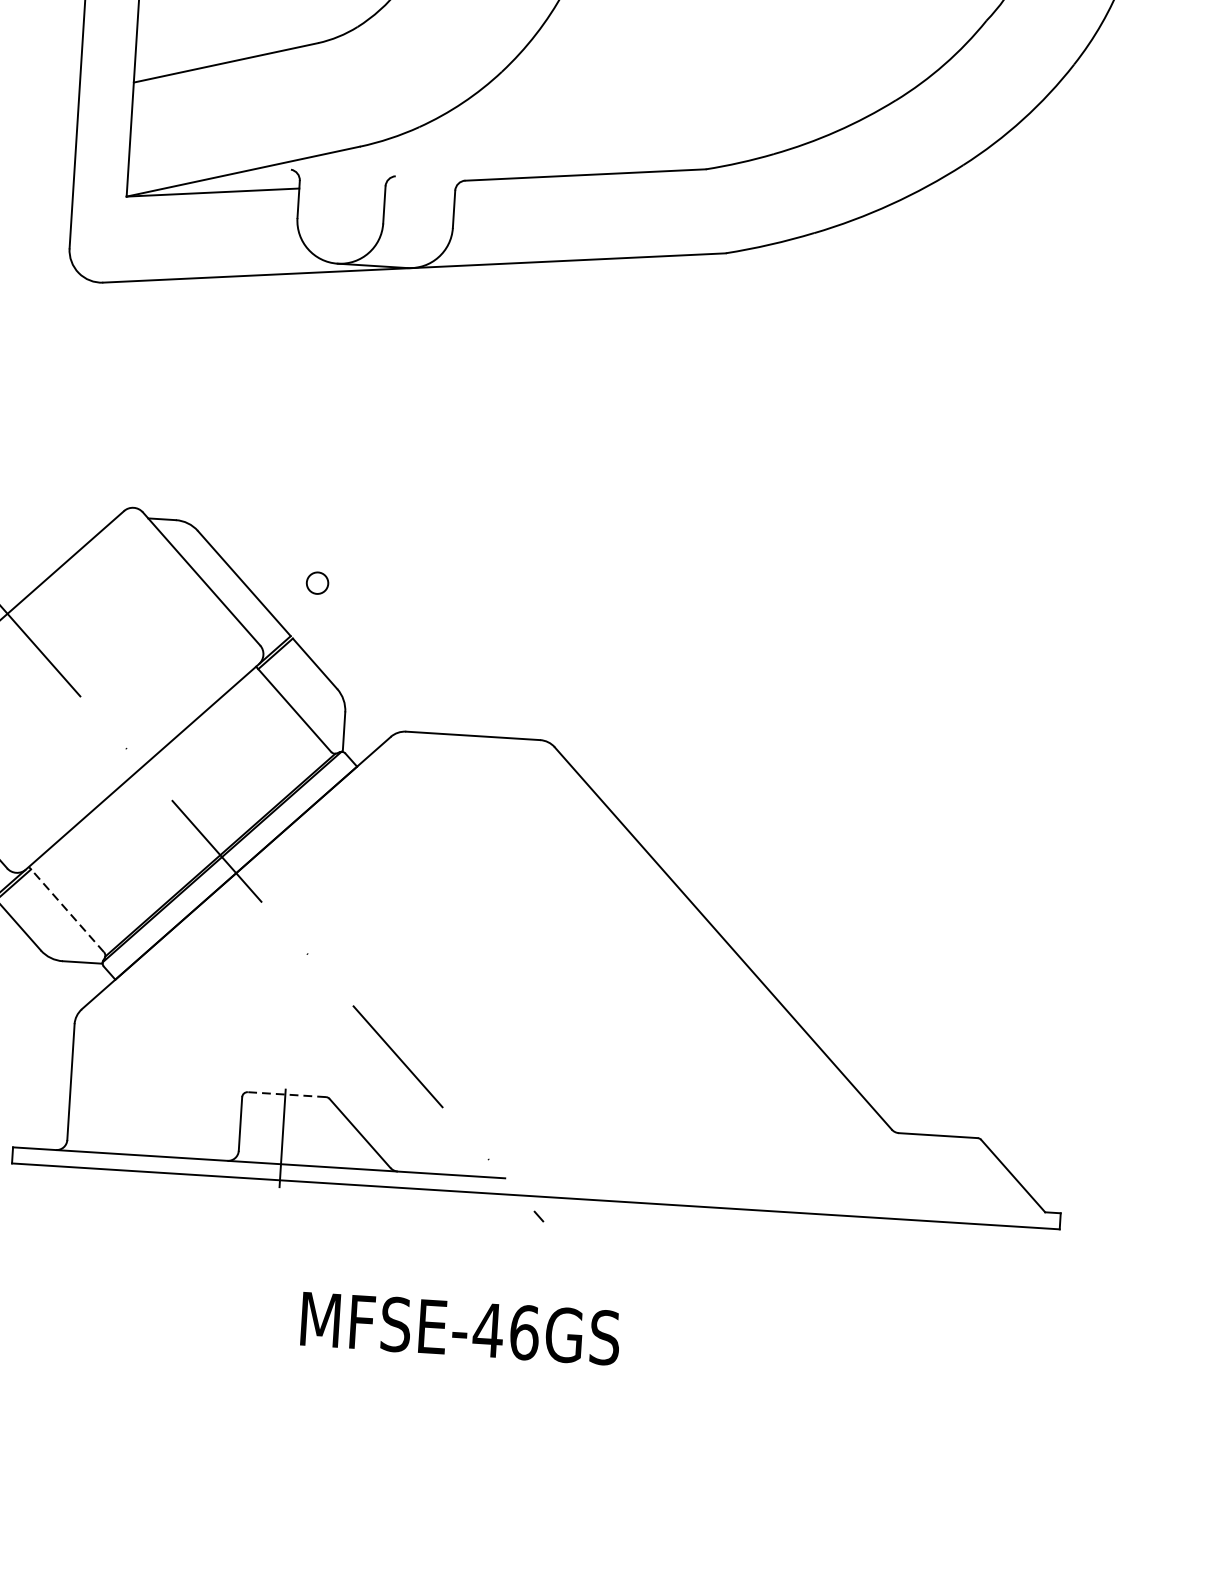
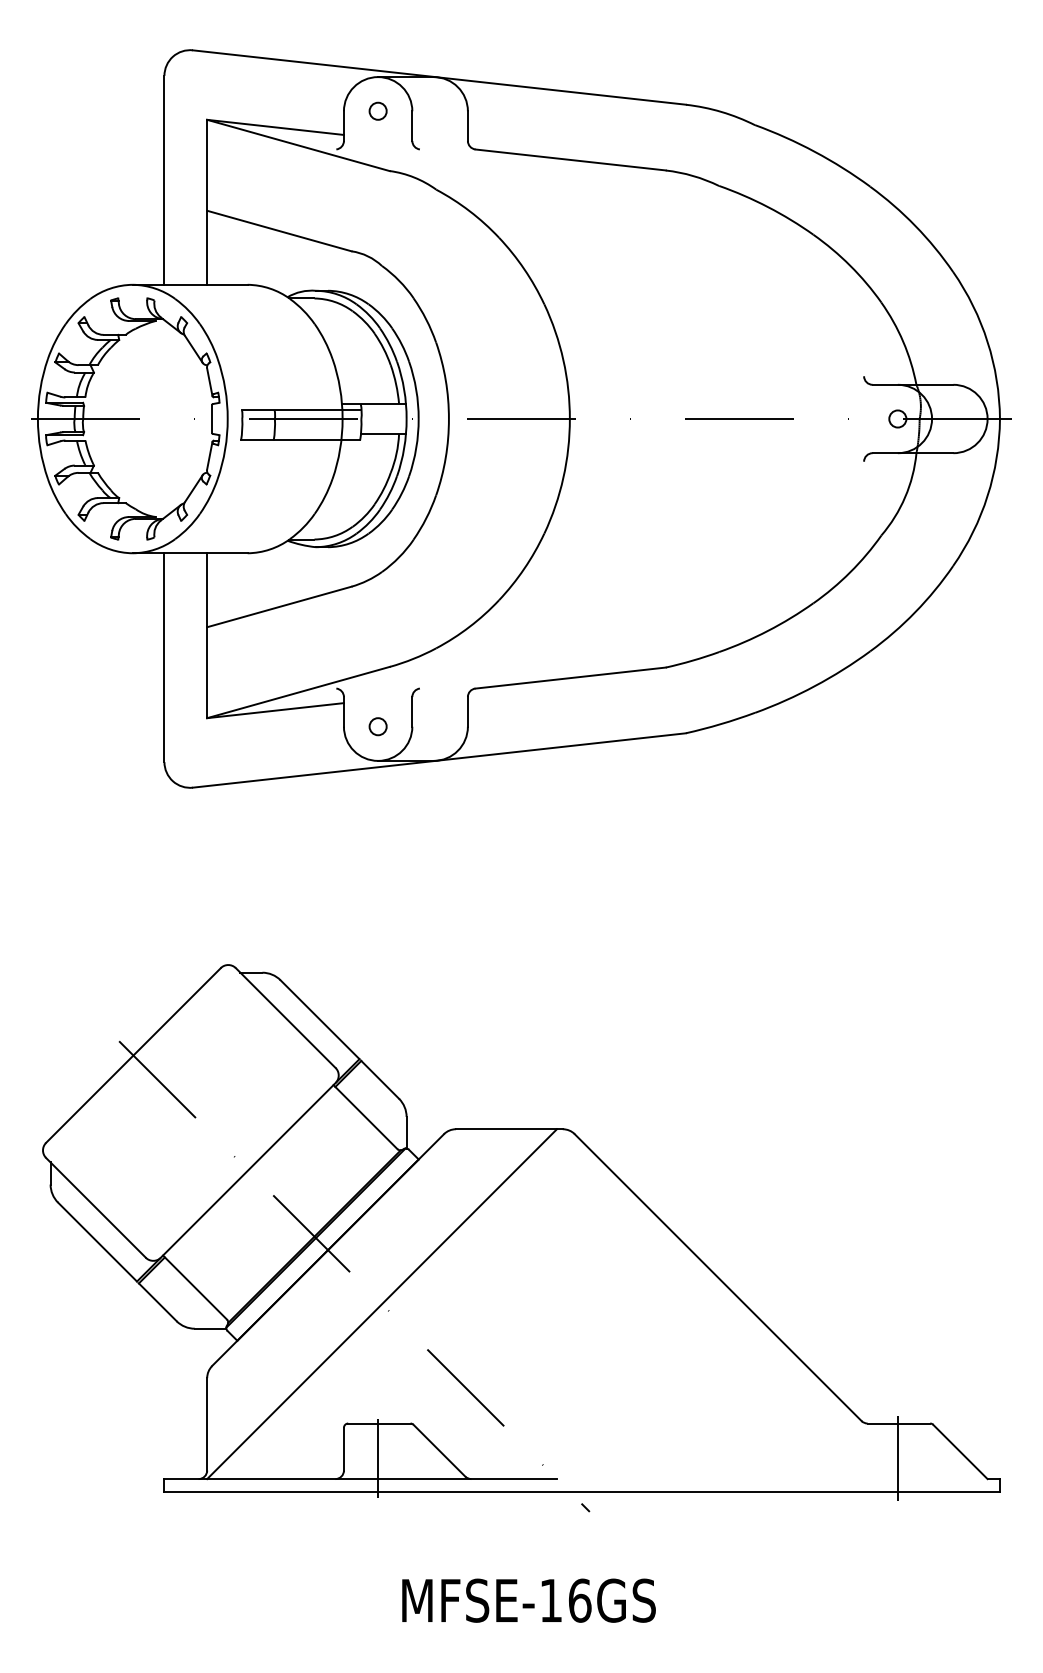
circle: (316, 582) -> (377, 726), moved
line: (65, 909) -> (194, 1287), dashed -> solid
line: (298, 945) -> (381, 1304), added
line: (285, 1094) -> (378, 1423), dashed -> solid
line: (933, 1179) -> (897, 1458), added
text: (488, 1330) -> (551, 1600), MFSE-46GS -> MFSE-16GS

